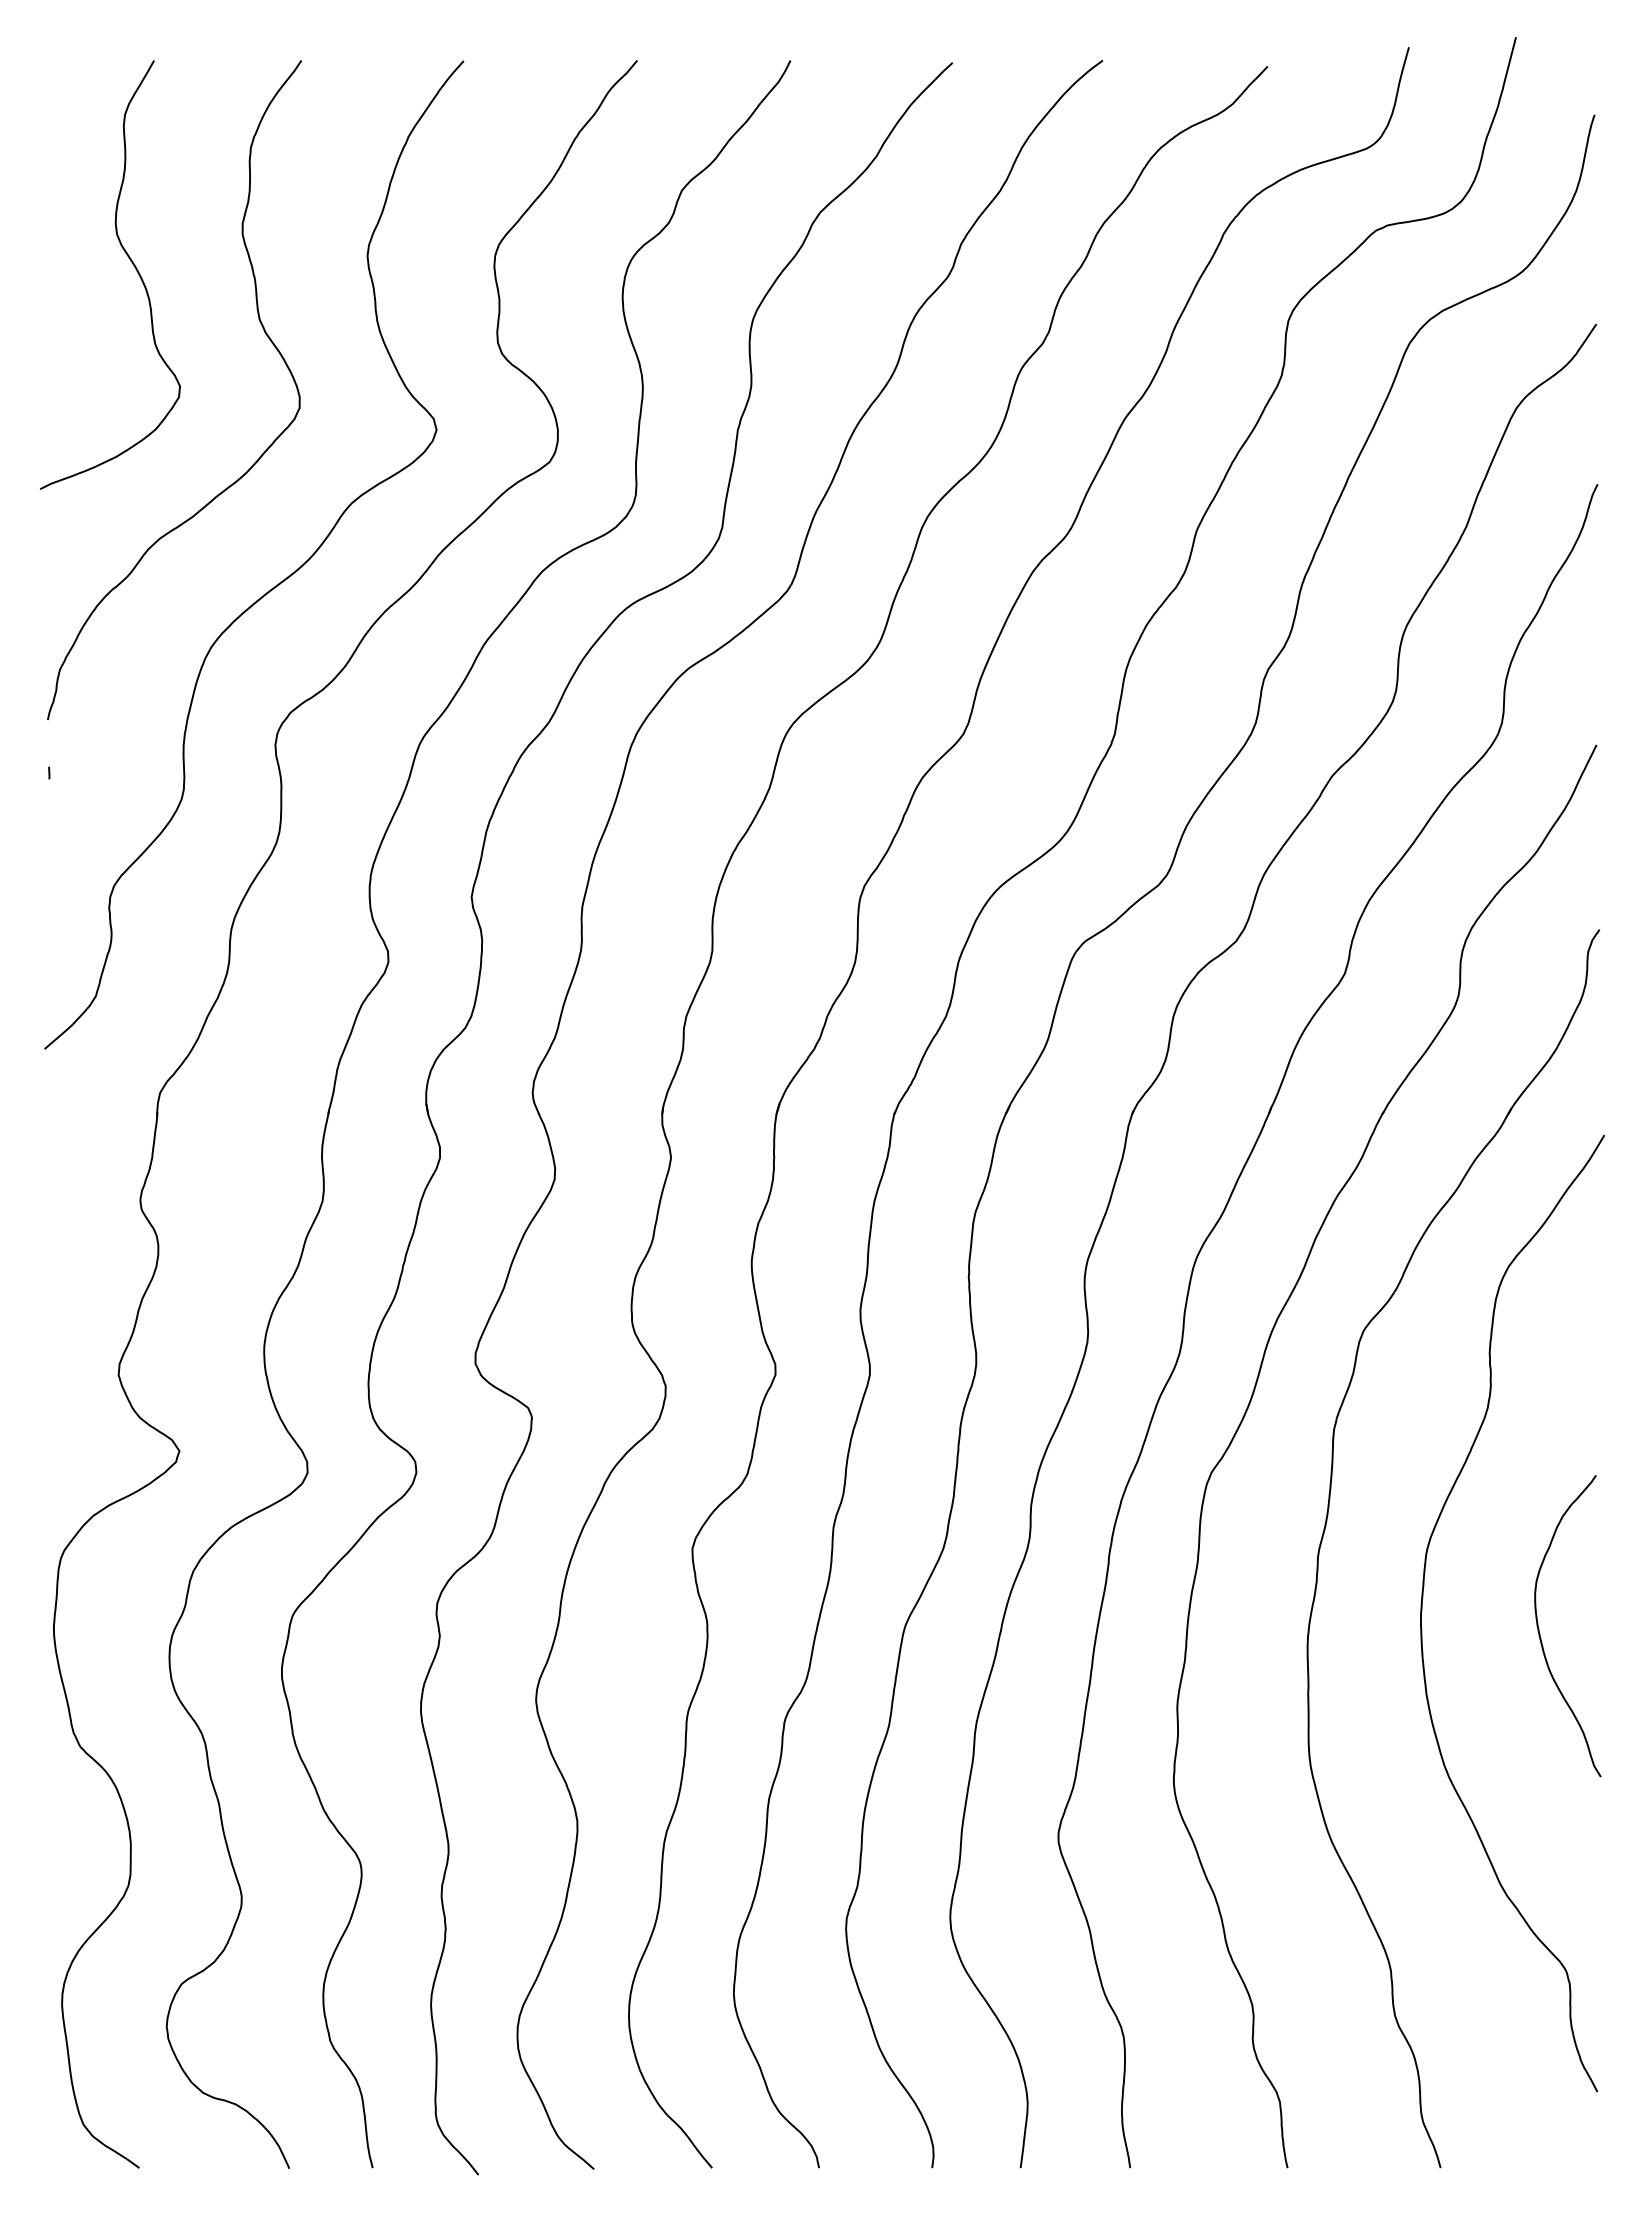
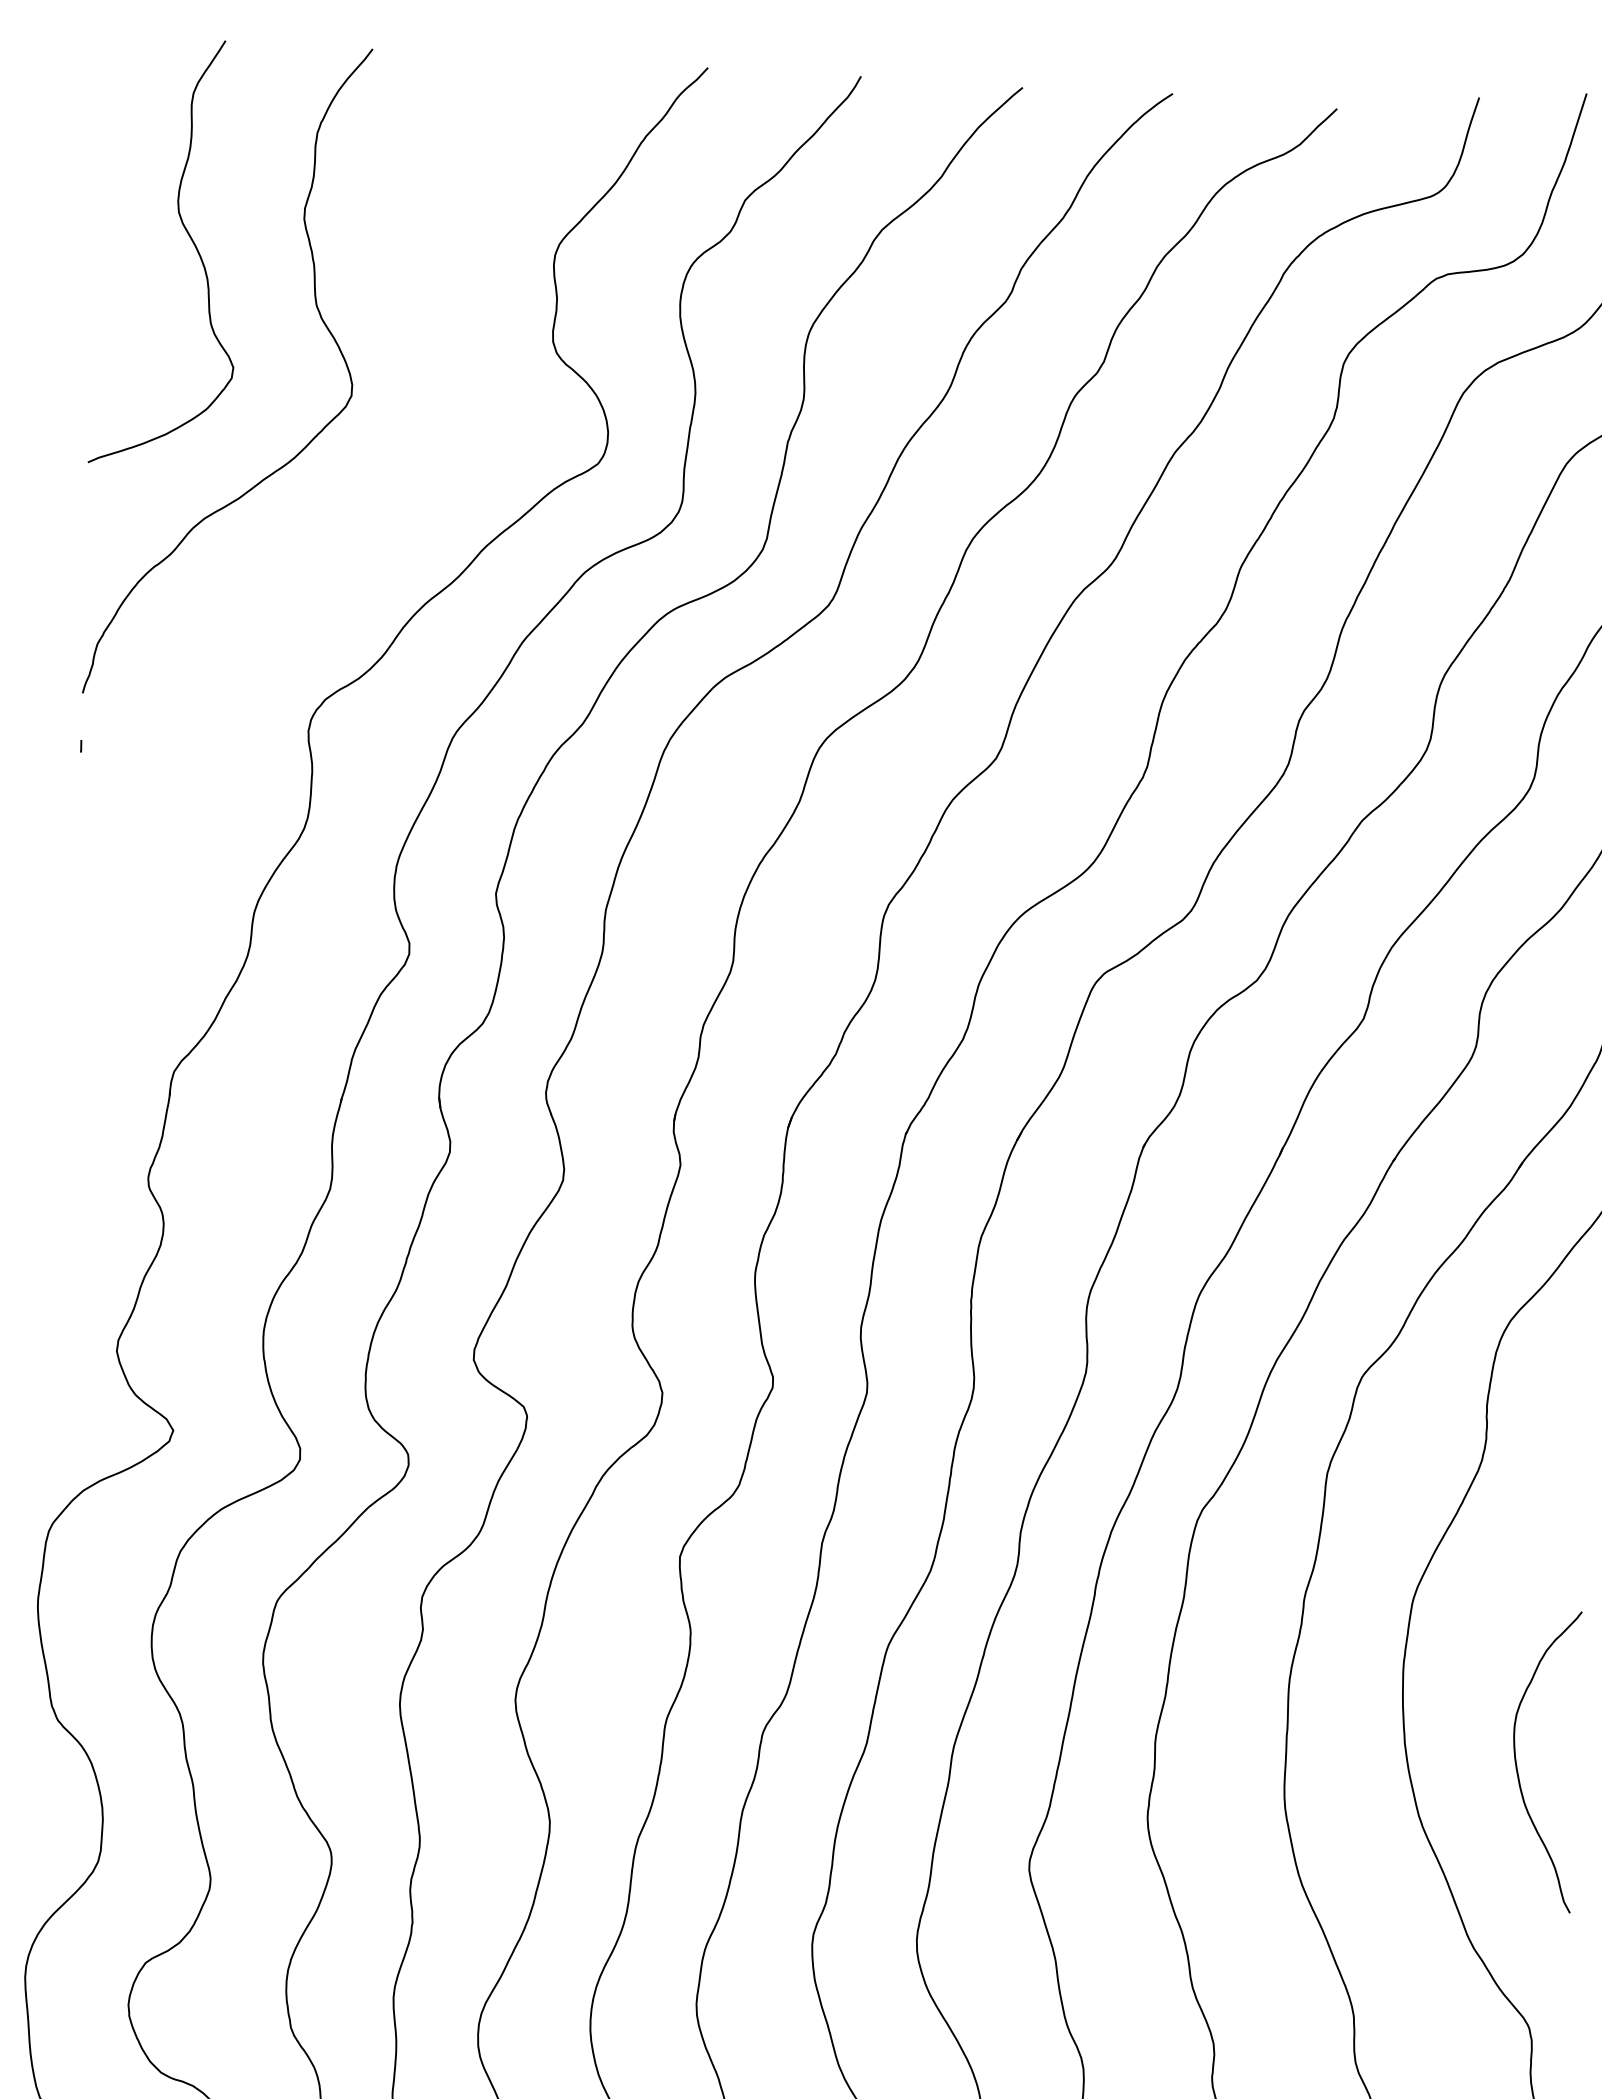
curve: (275, 585) -> (317, 571), removed
curve: (1540, 1633) -> (1517, 1766), moved

